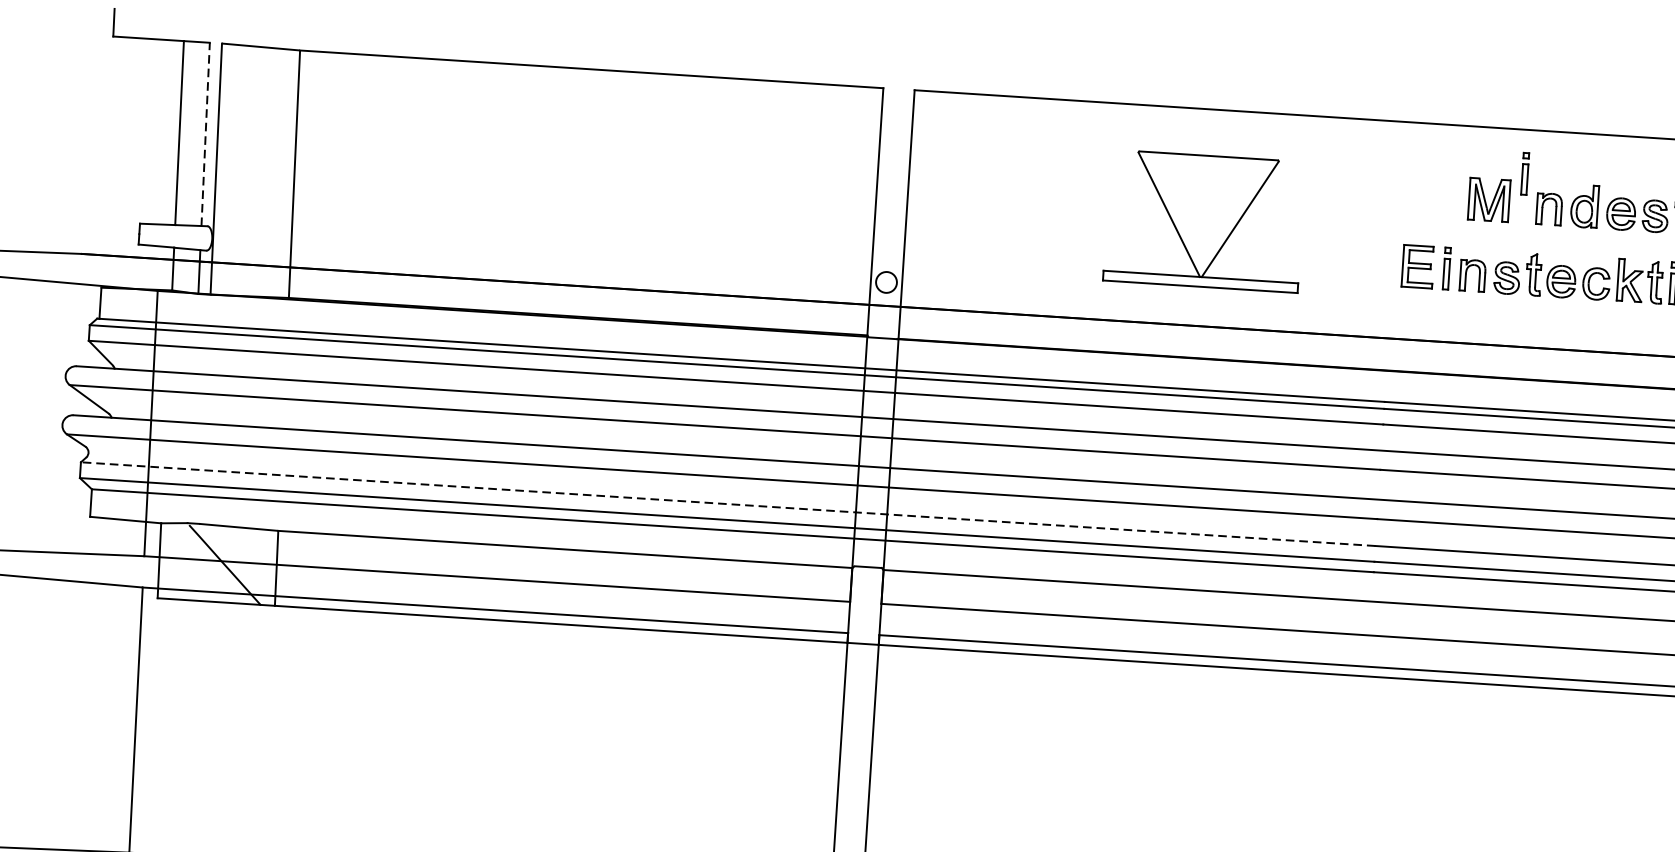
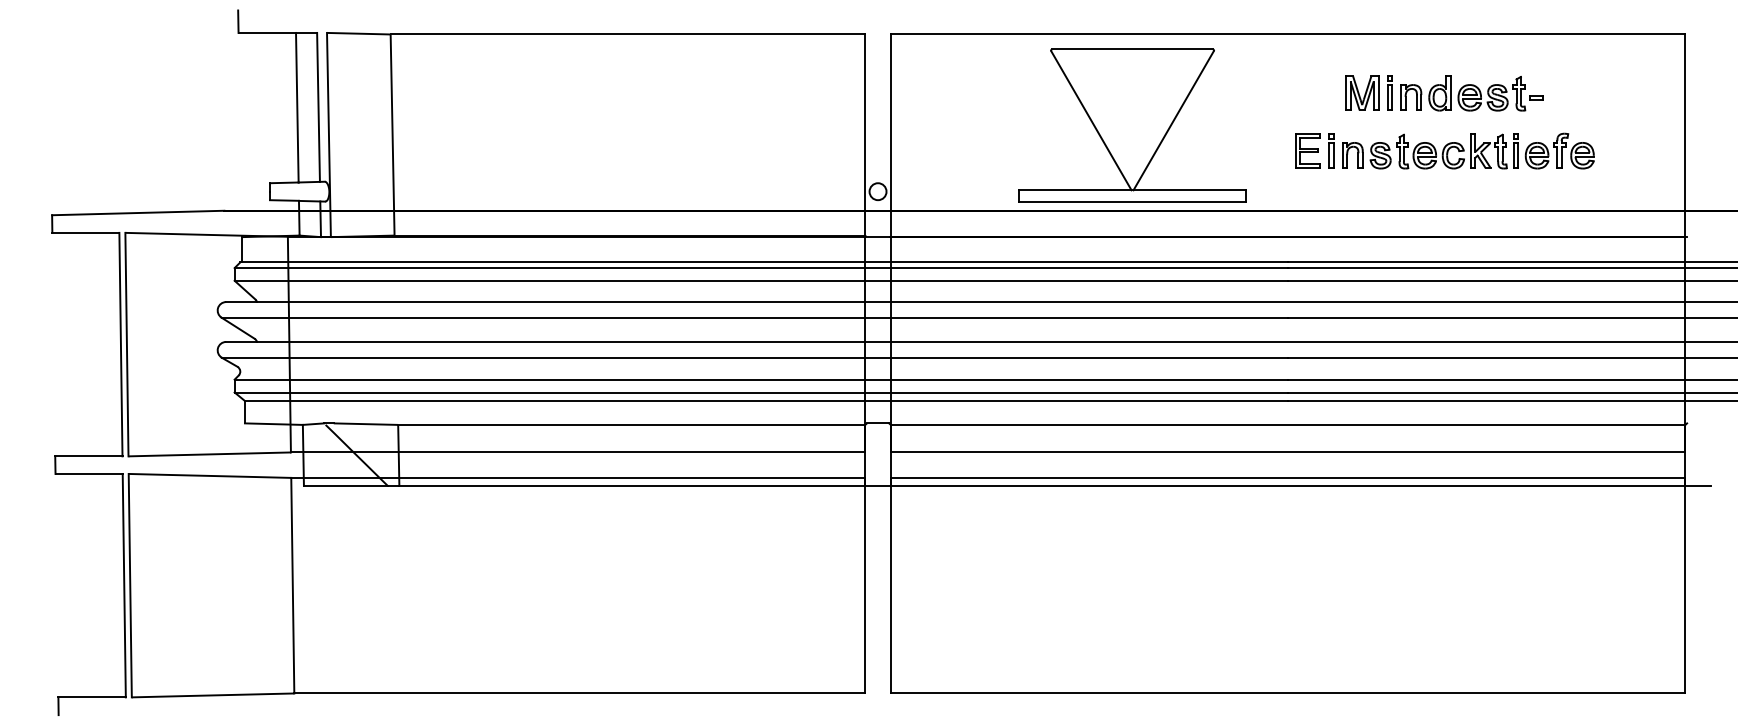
line: (205, 134) -> (318, 107), dashed -> solid
part: (1524, 172) -> (1389, 92), moved
part: (1204, 221) -> (1132, 125), size x1.43
line: (728, 503) -> (761, 379), dashed -> solid

